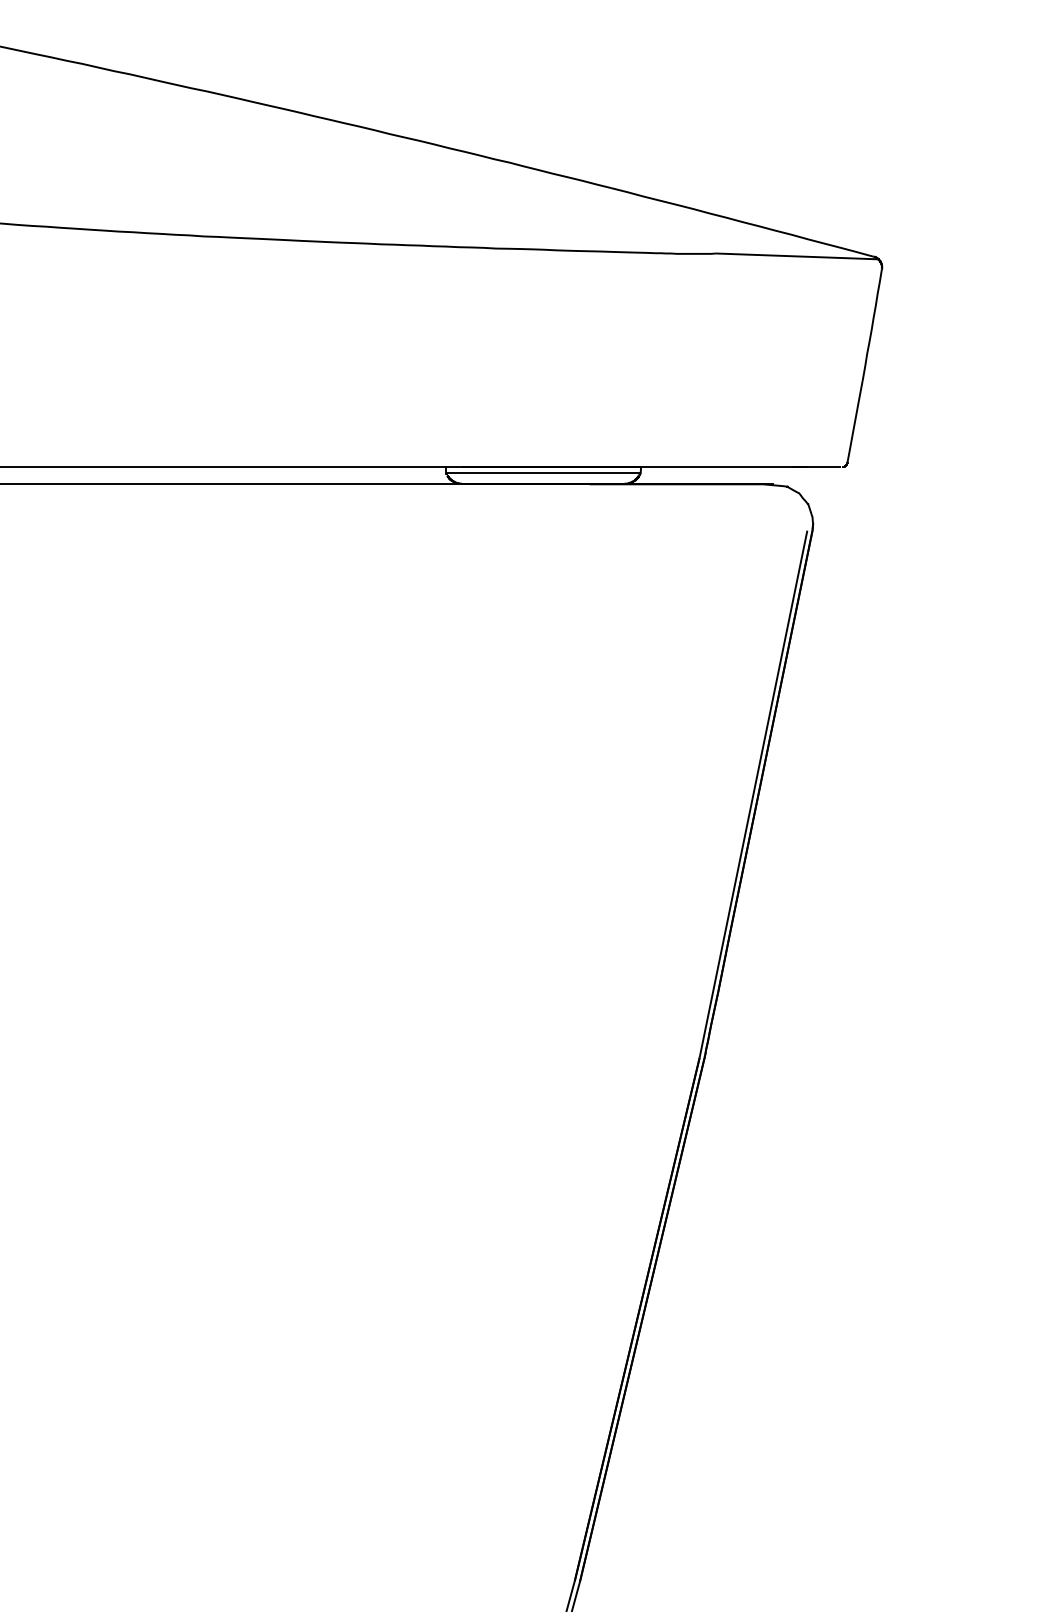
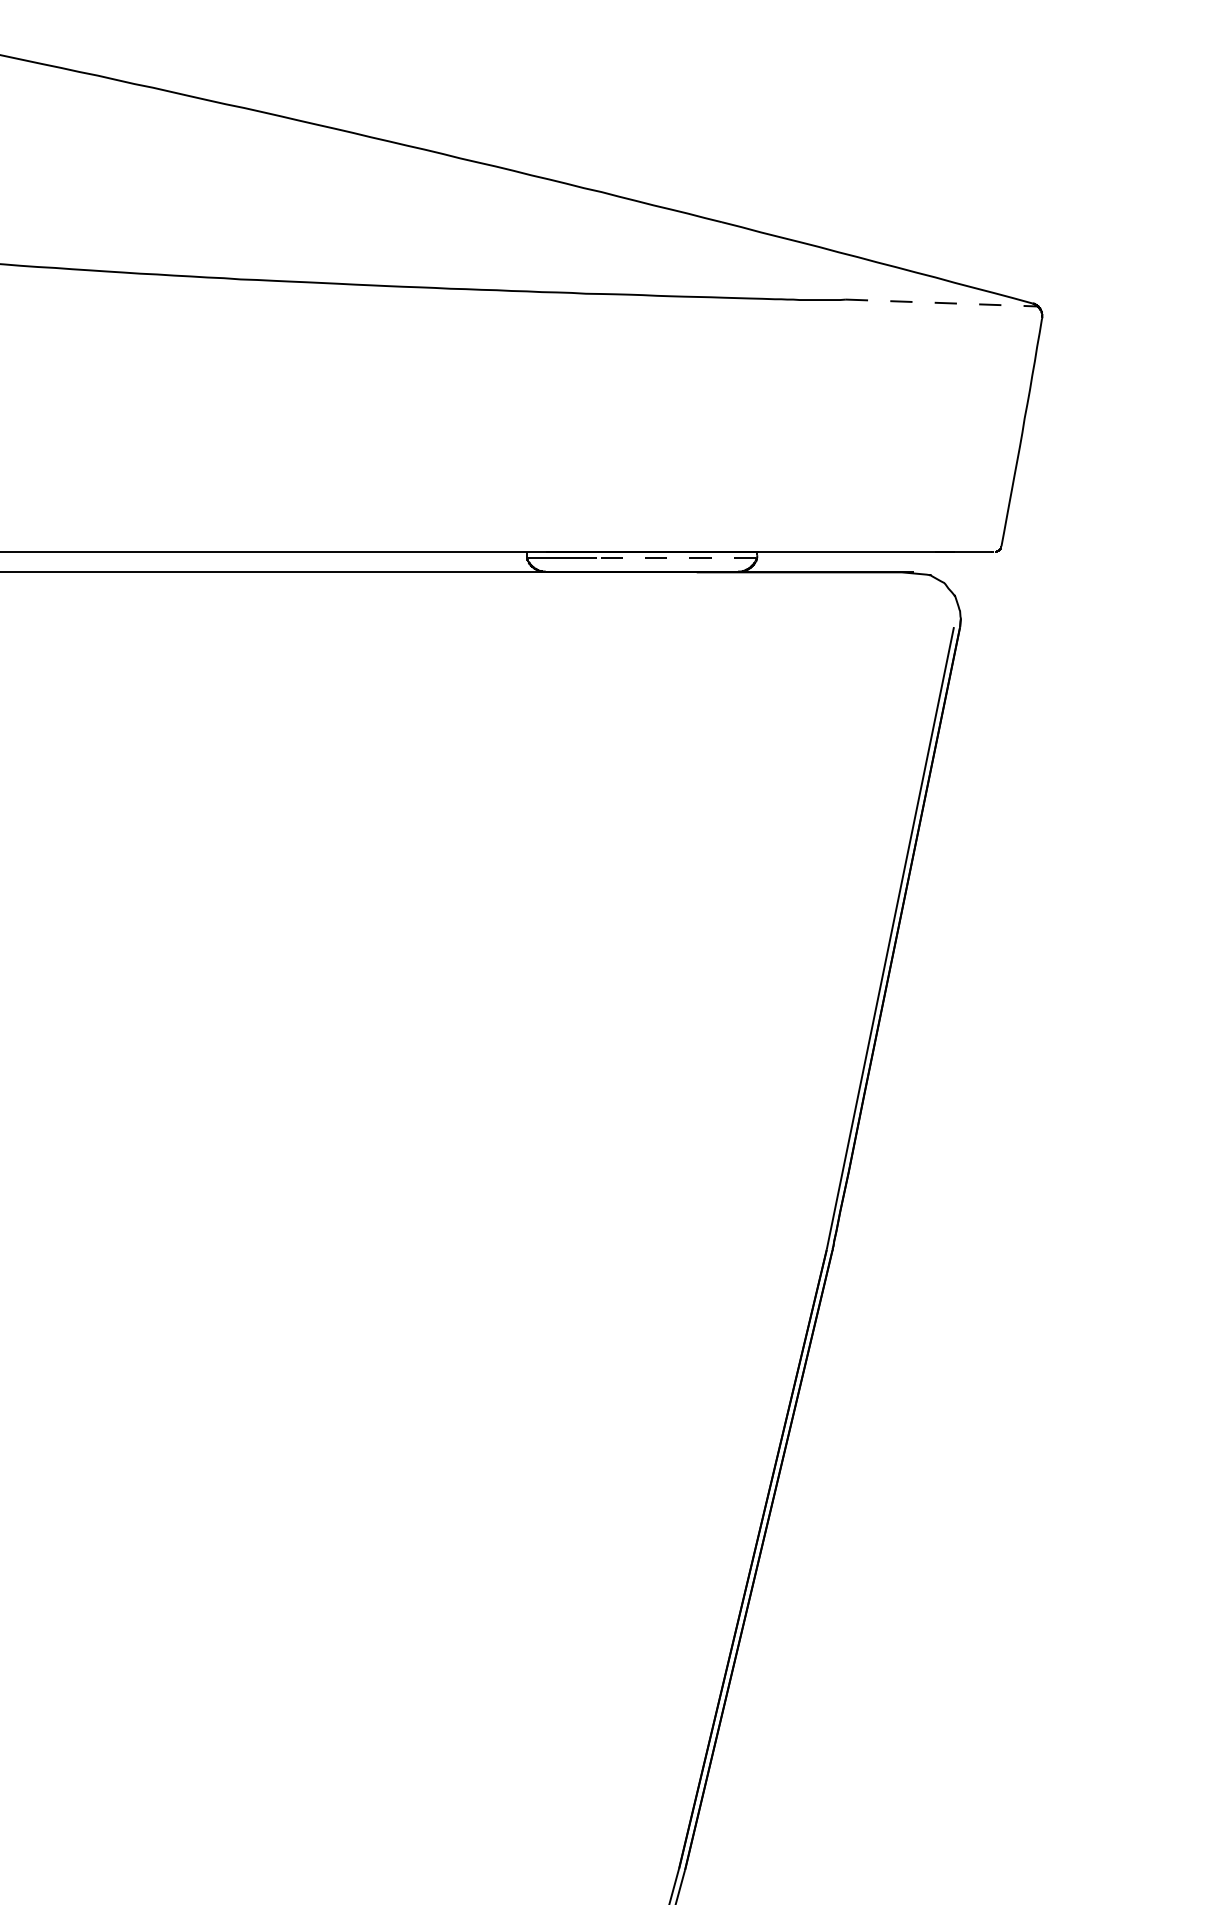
line: (797, 256) -> (942, 303), solid -> dashed
line: (572, 472) -> (676, 558), solid -> dashed

